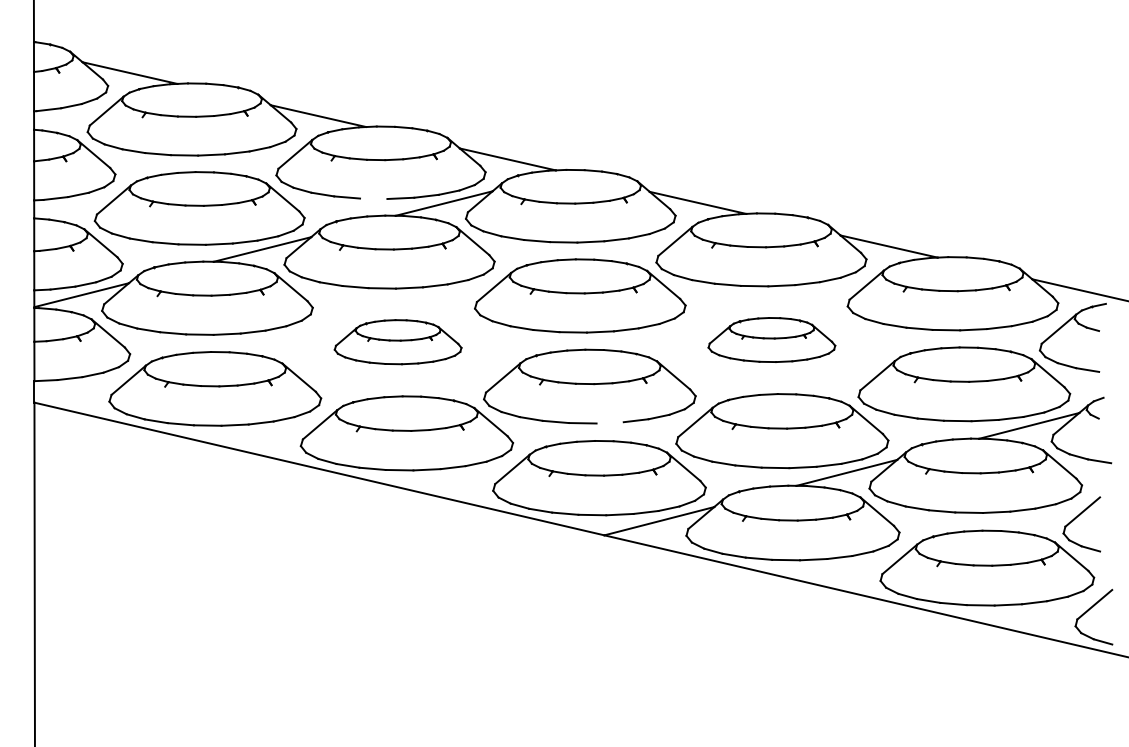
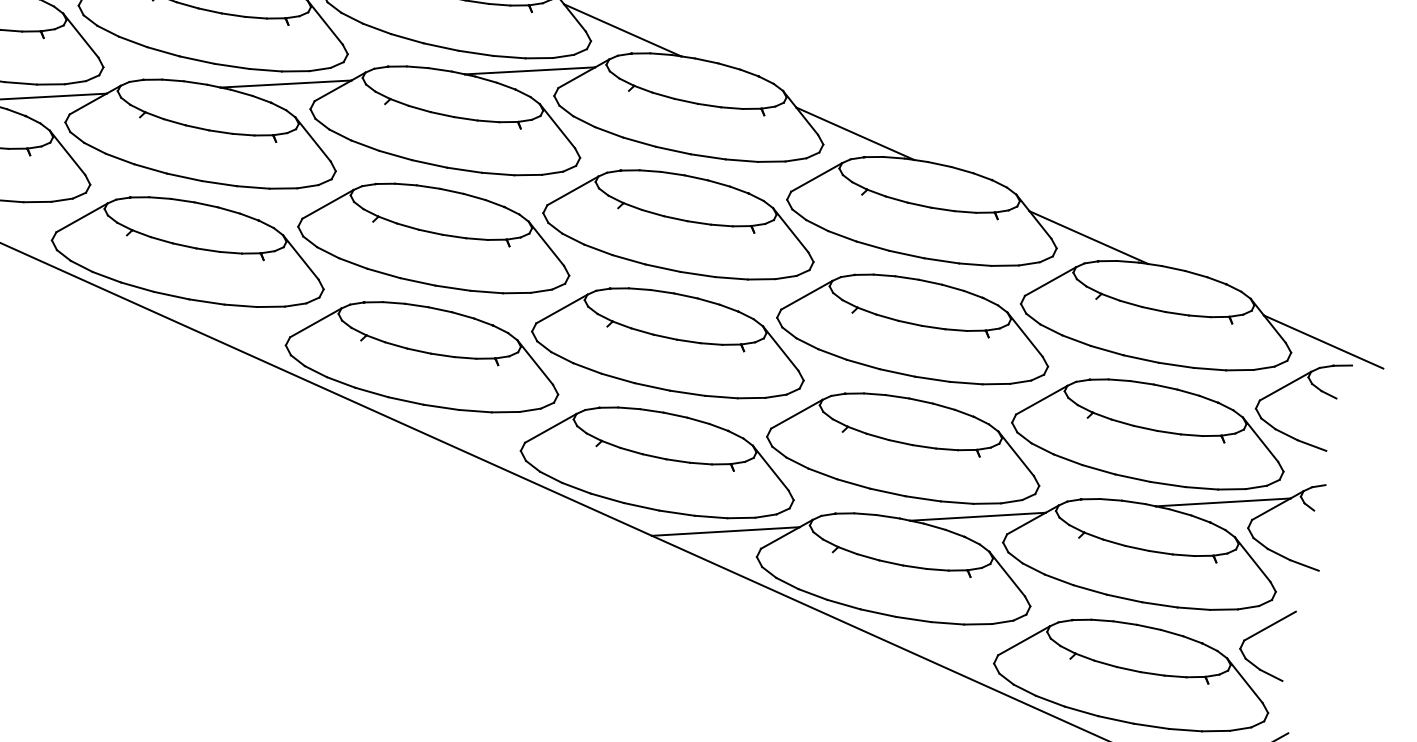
line: (373, 198) -> (440, 46), added
part: (771, 339) -> (915, 327), size x1.67
part: (397, 341) -> (435, 235), size x1.67
line: (609, 422) -> (686, 392), added

